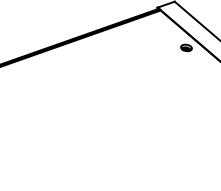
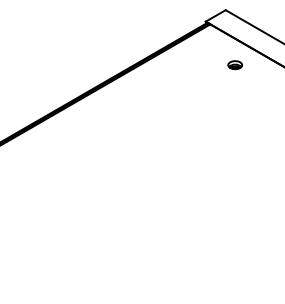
part: (186, 48) -> (235, 65), moved

